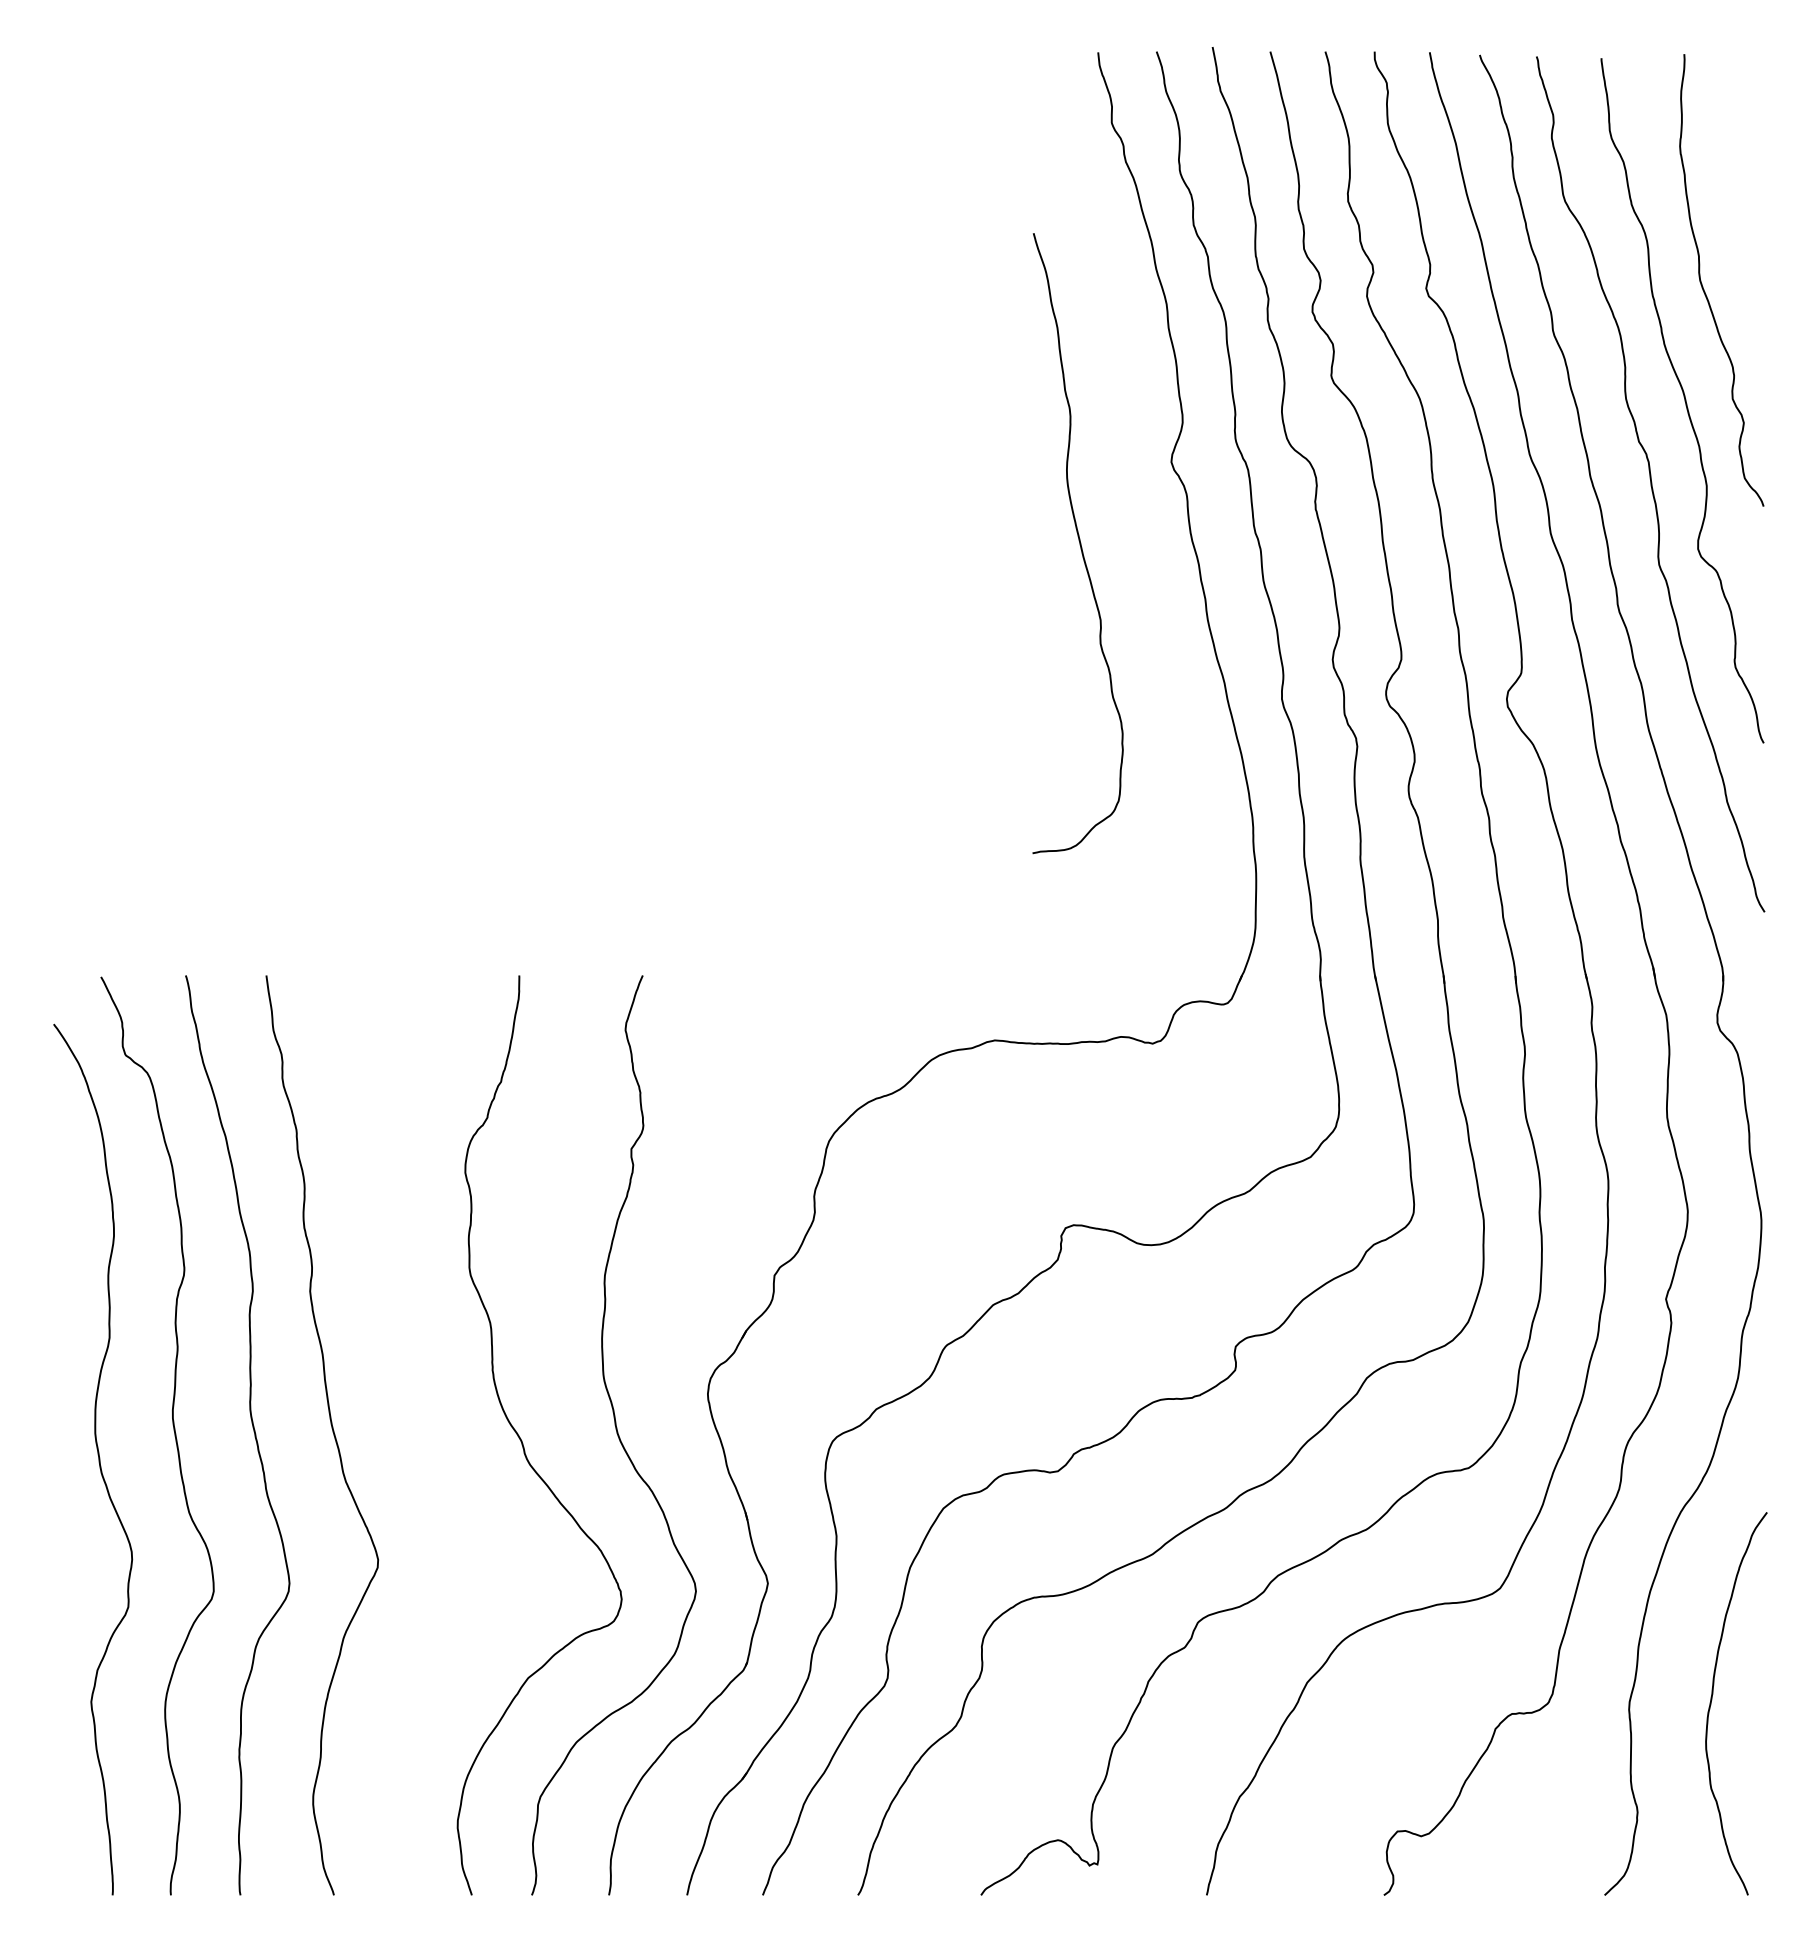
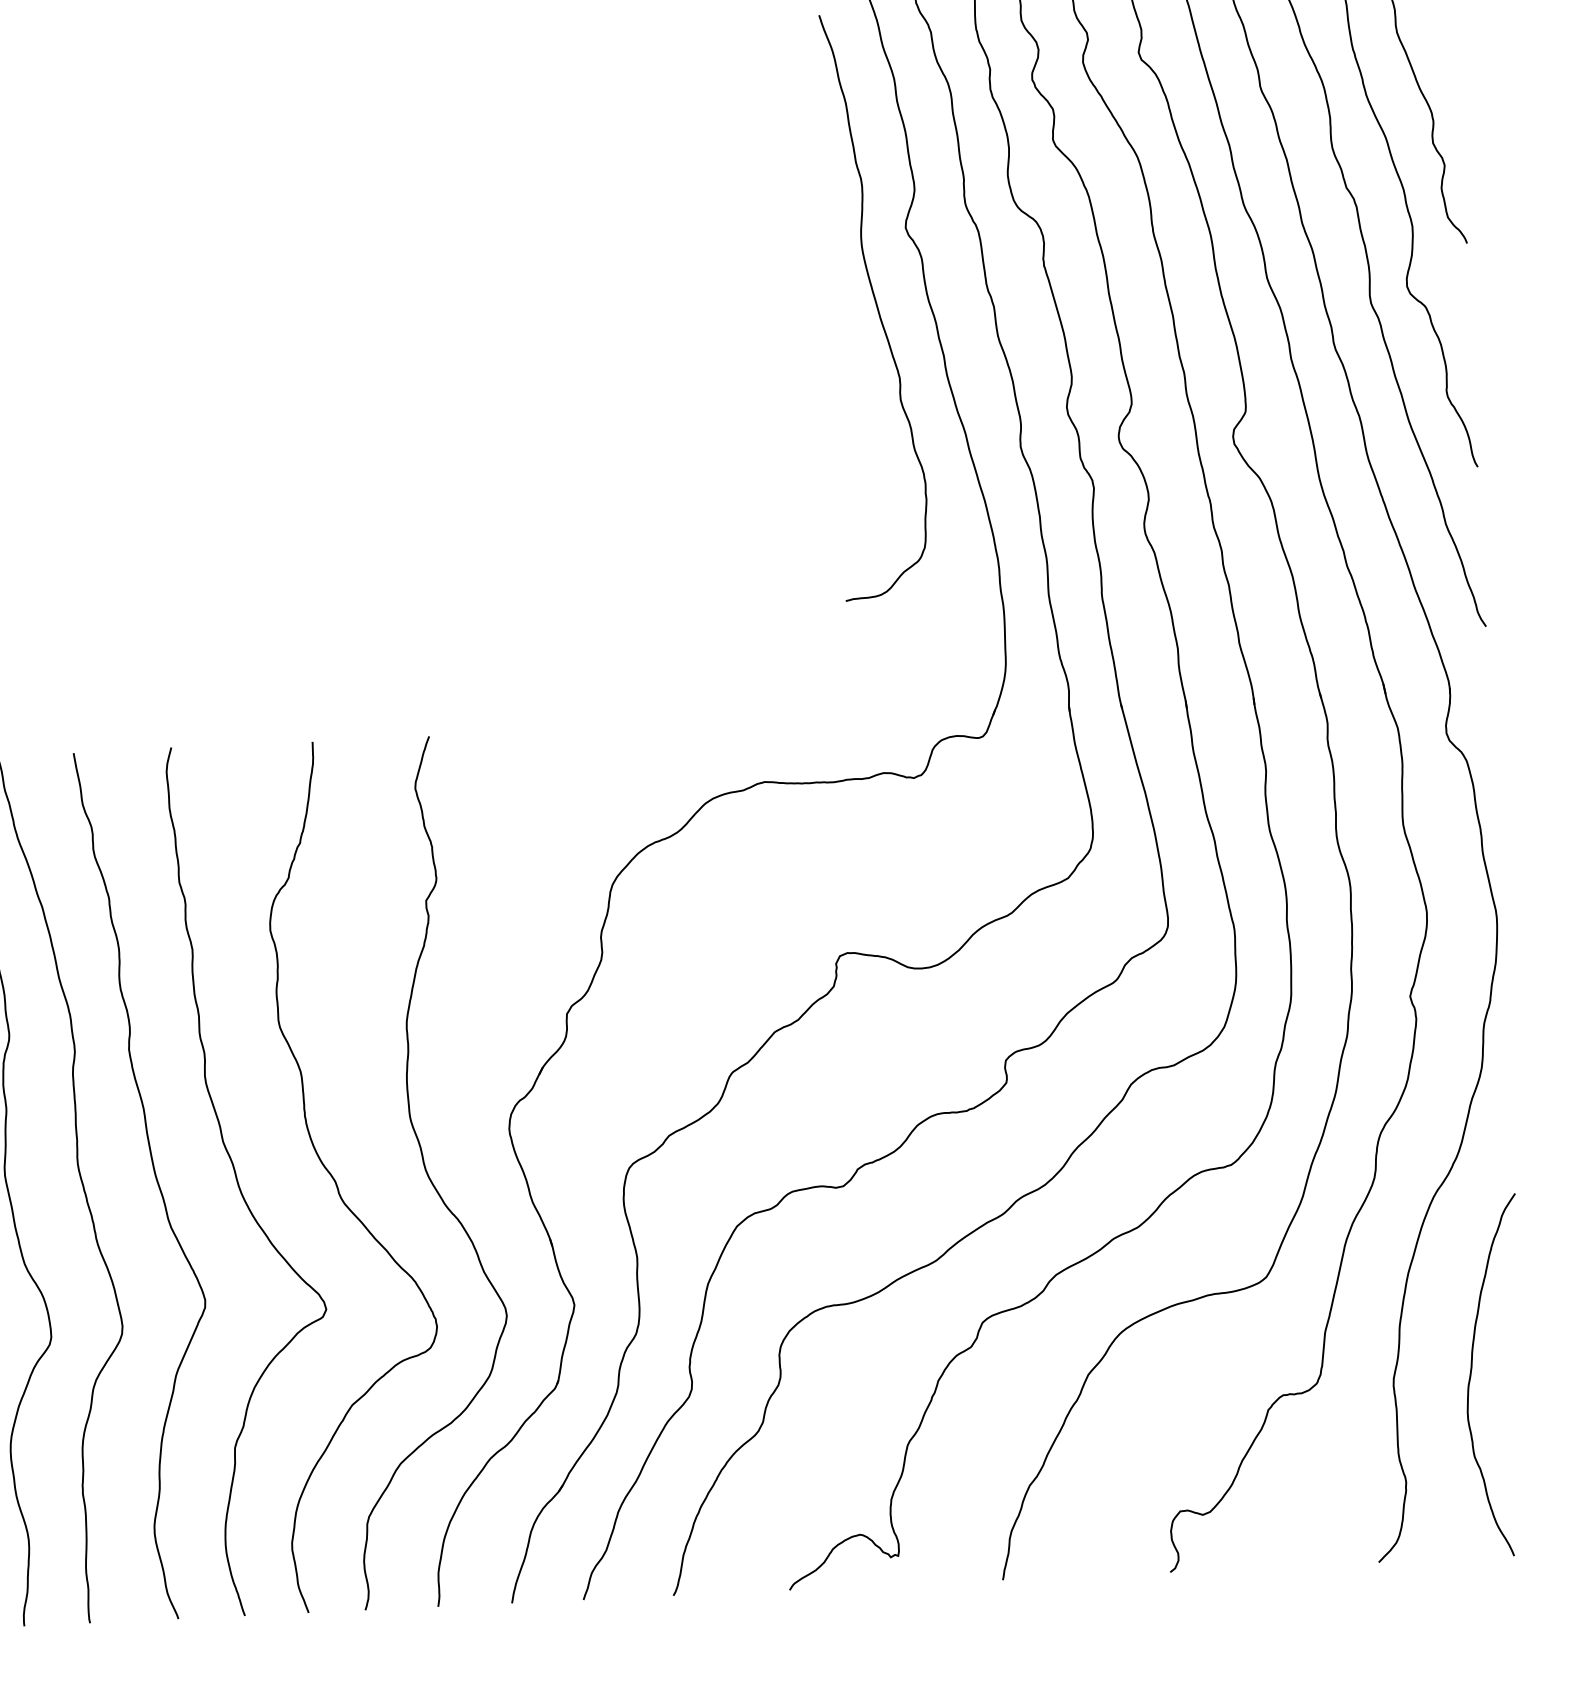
curve: (1079, 543) -> (876, 306), moved
curve: (419, 1436) -> (238, 1181), added

